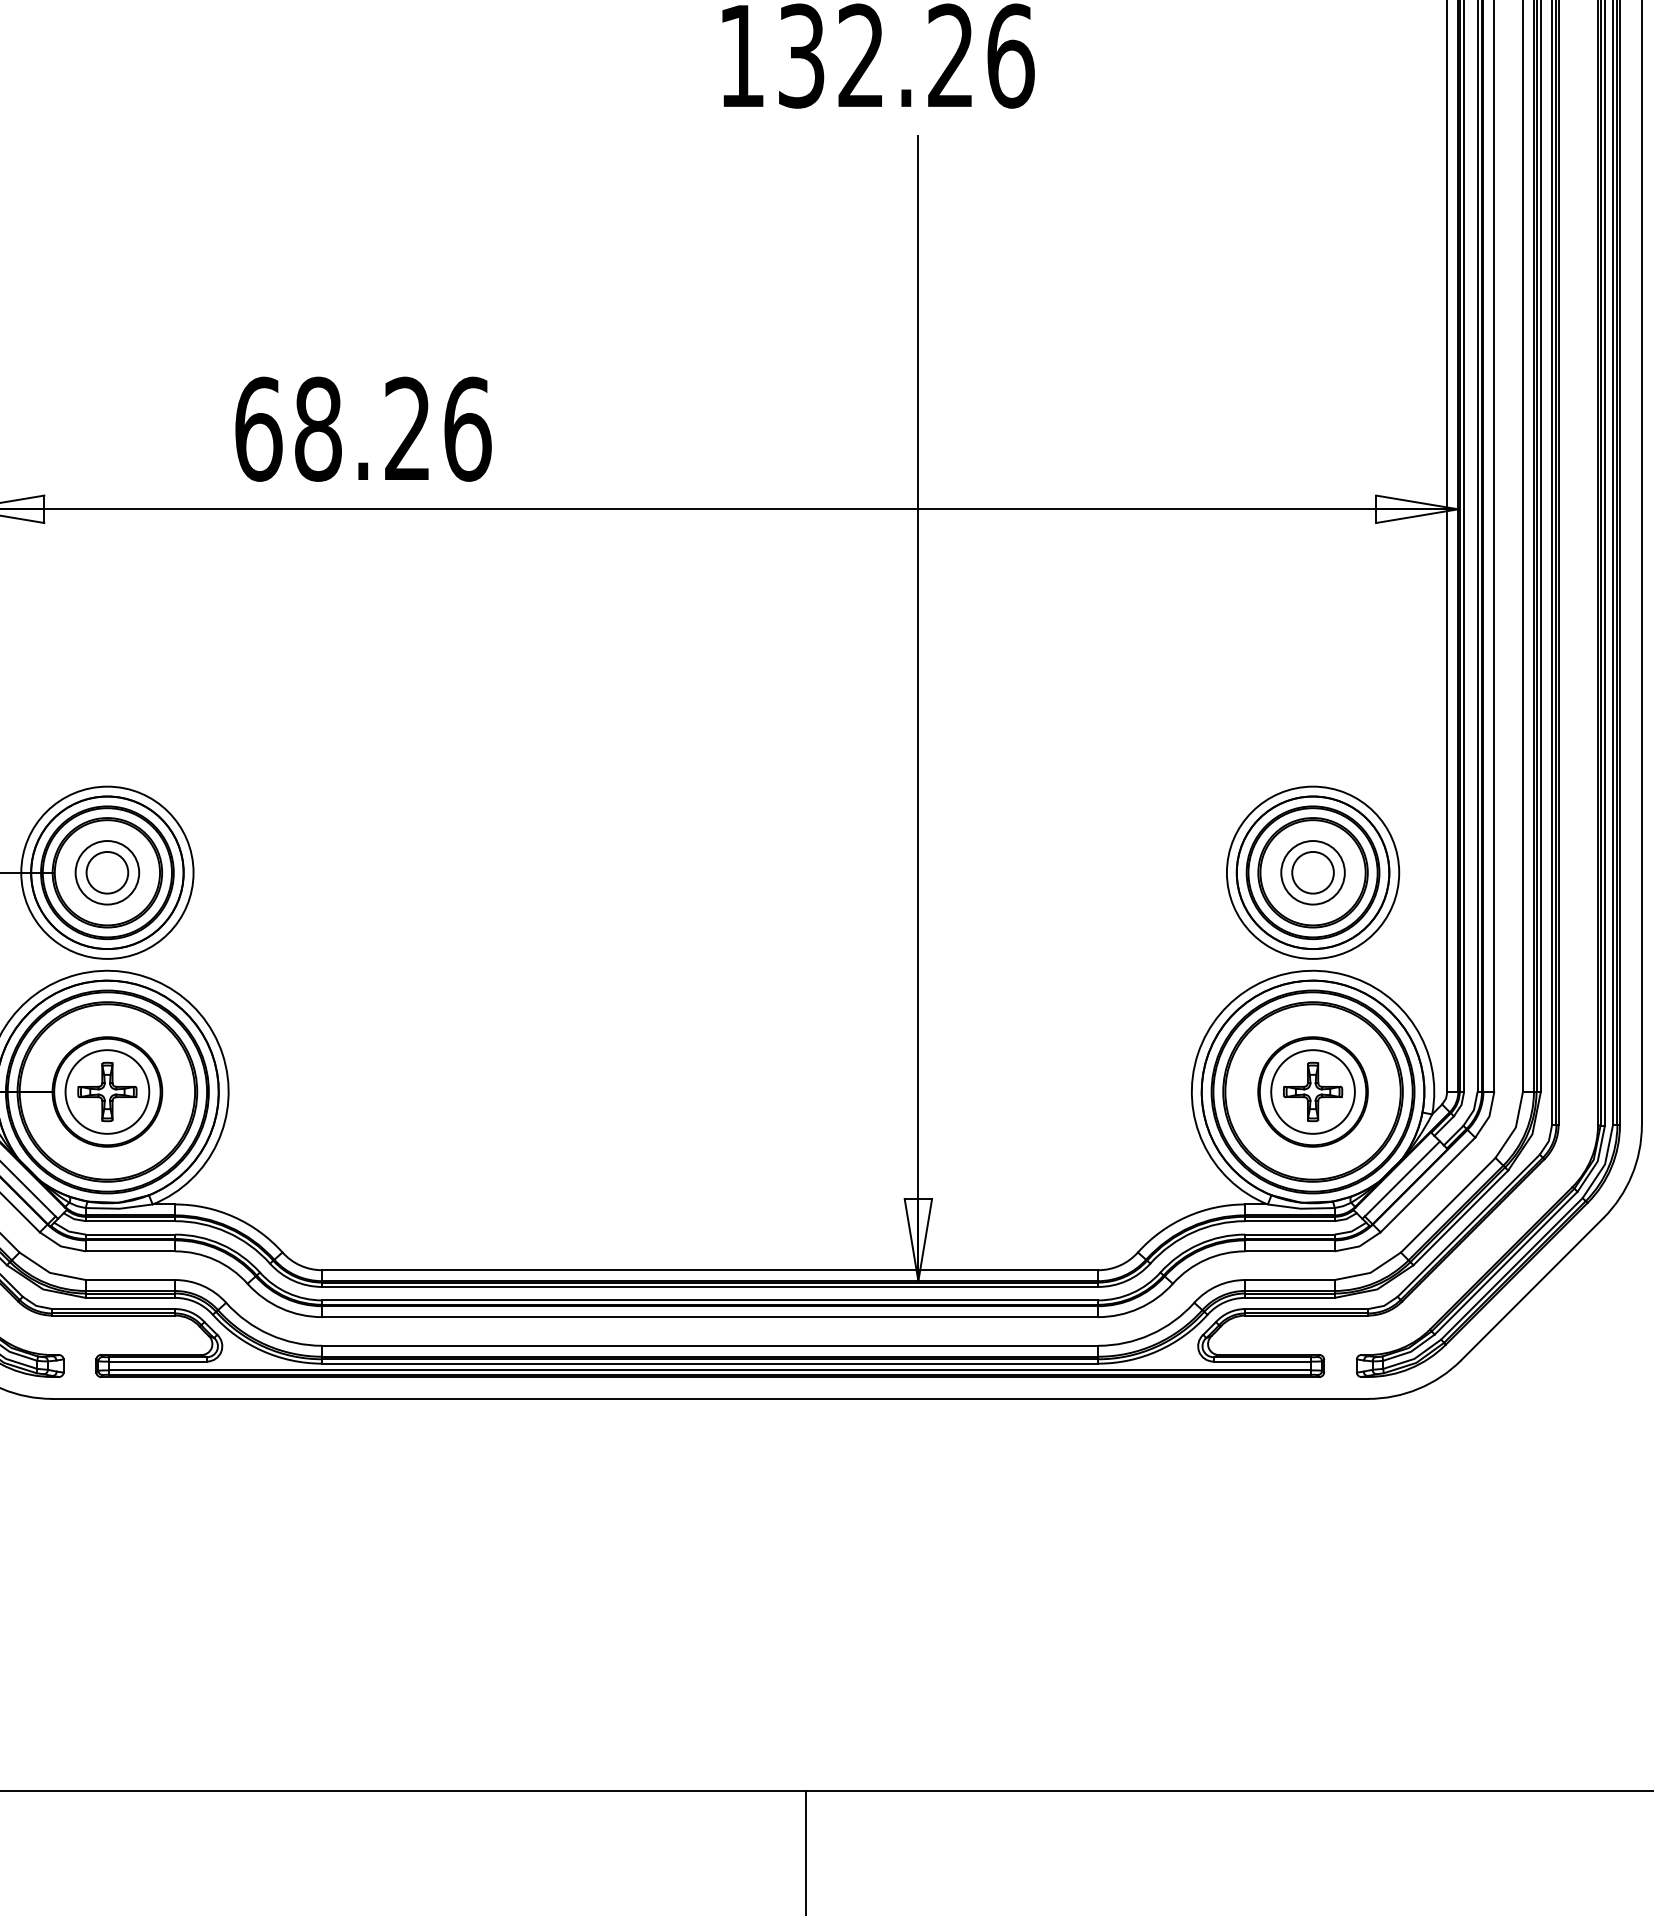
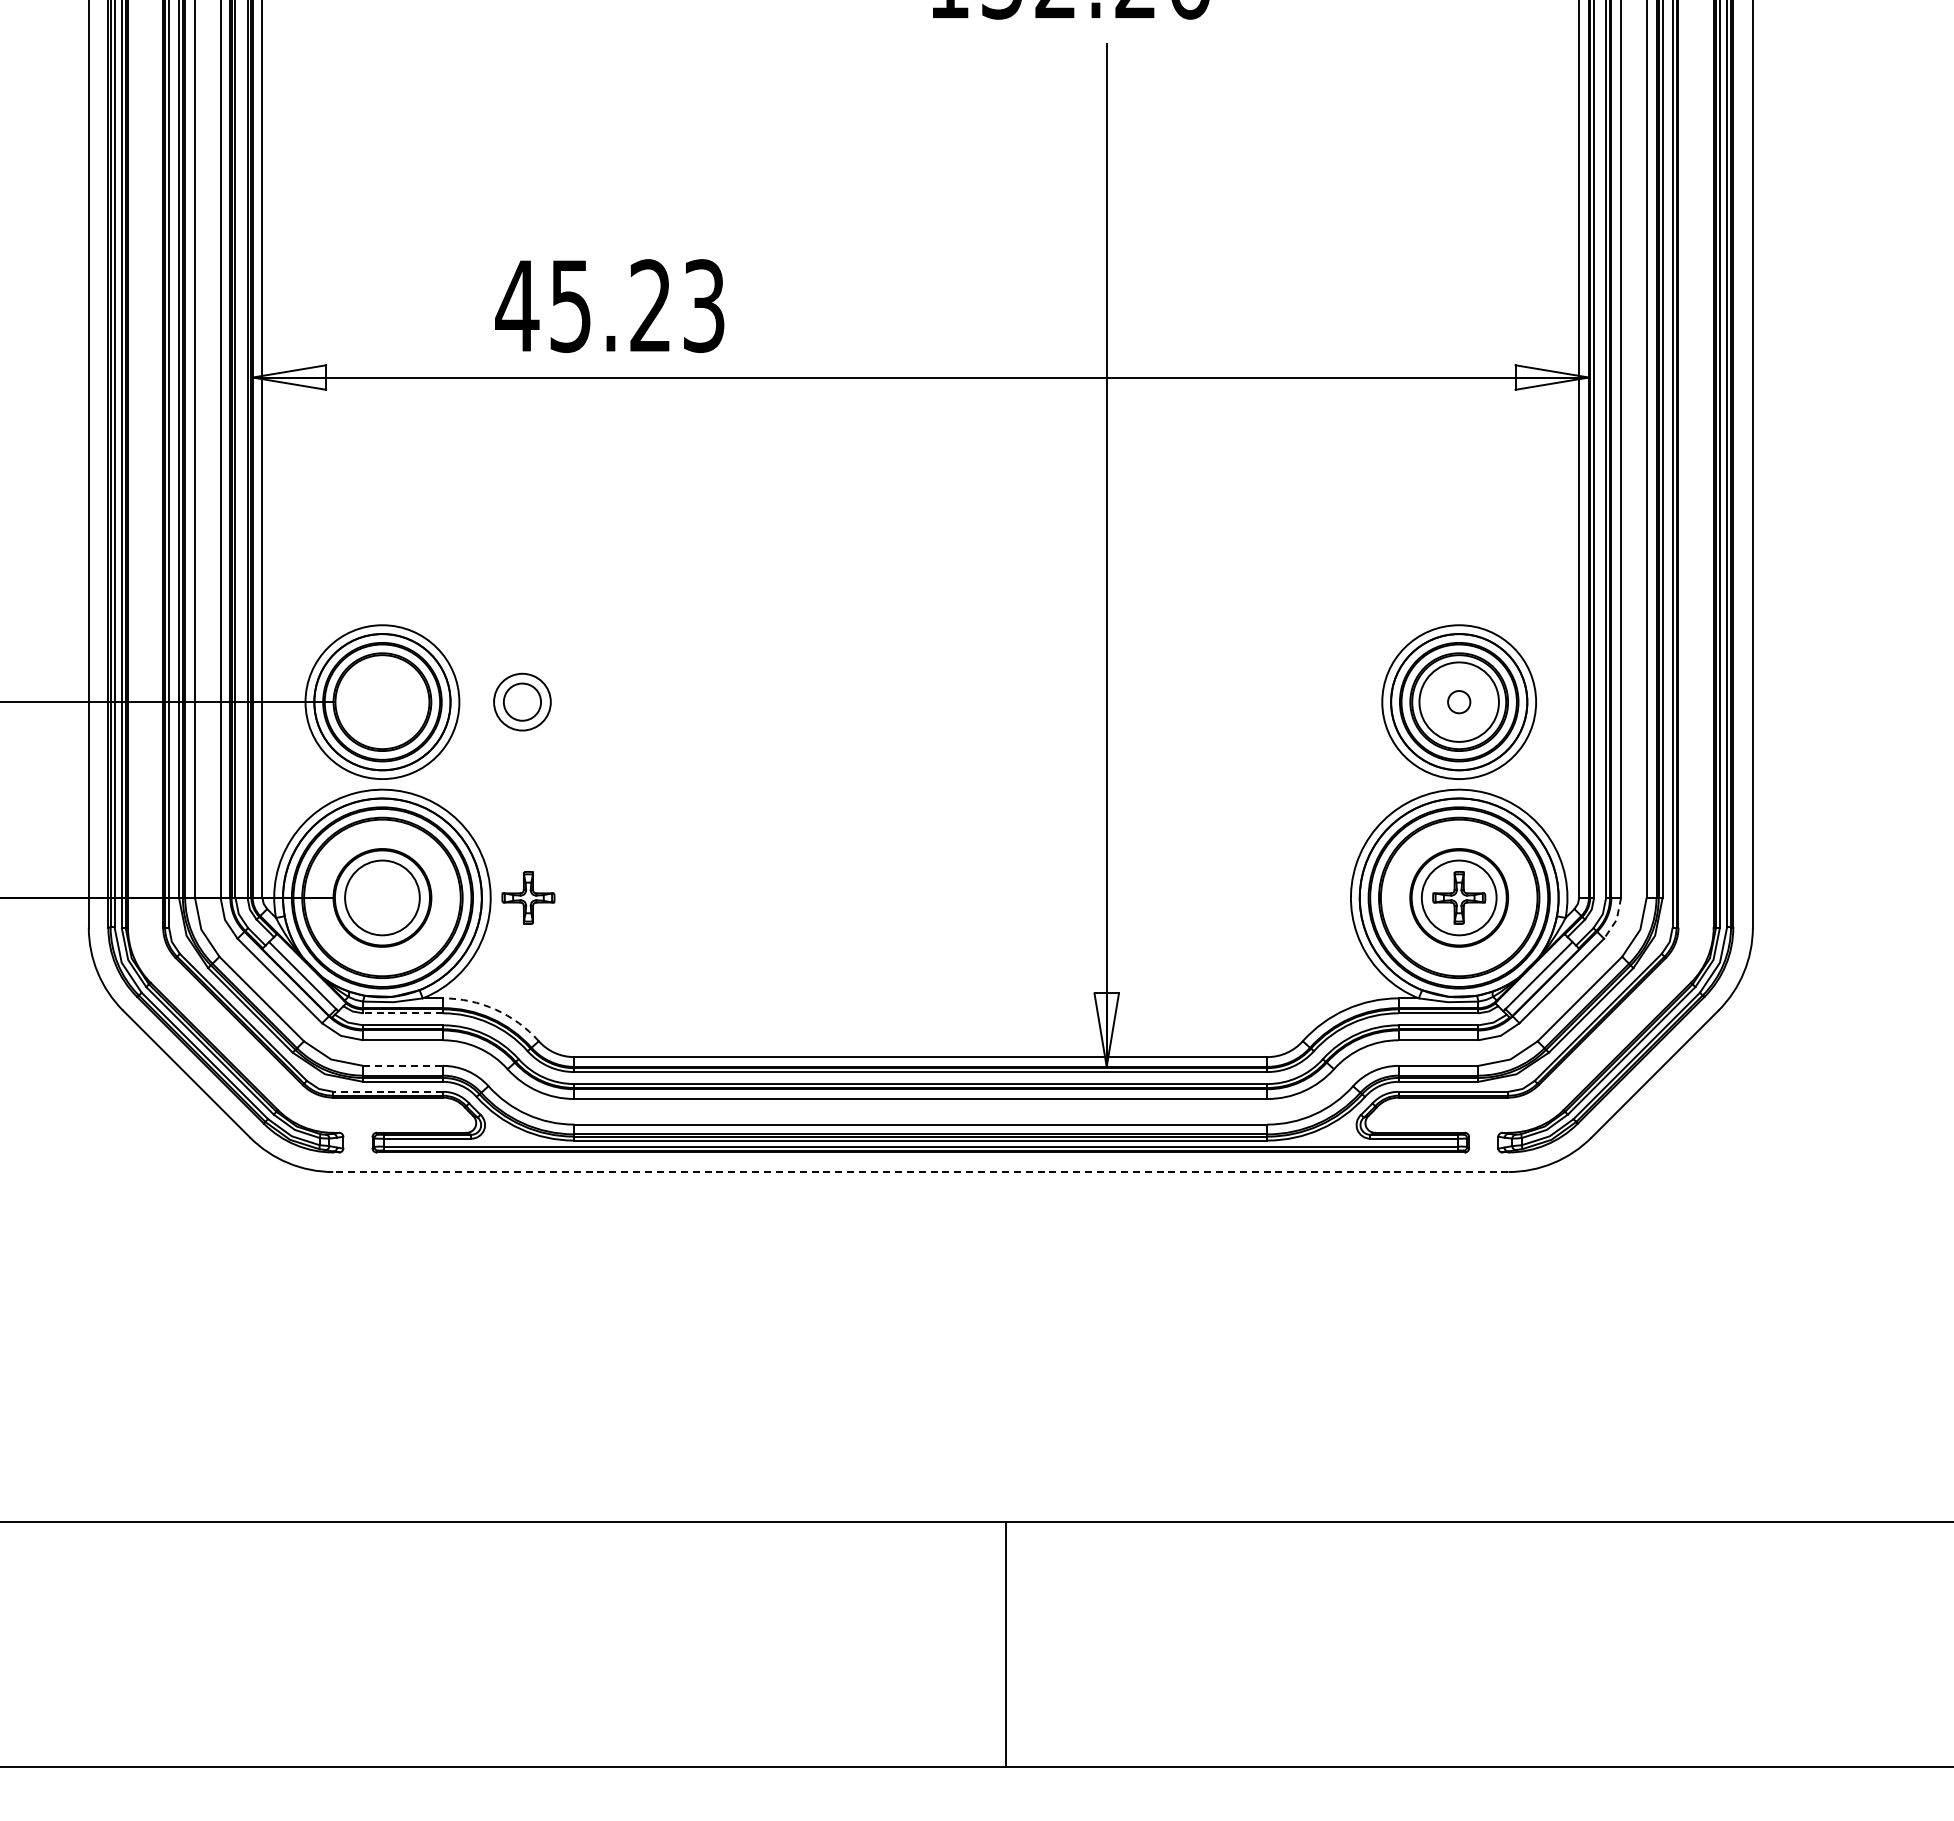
text: (362, 429) -> (610, 306), 68.26 -> 45.23
part: (107, 872) -> (522, 701), moved
circle: (1312, 872) -> (1458, 701), size x0.6
circle: (1312, 872) -> (1458, 701), size x1.4
part: (107, 1091) -> (528, 897), moved
line: (1489, 1116) -> (1616, 919), solid -> dashed
arc: (233, 1216) -> (495, 1009), solid -> dashed
line: (130, 1221) -> (403, 1013), solid -> dashed
line: (130, 1279) -> (403, 1065), solid -> dashed
line: (114, 1308) -> (388, 1091), solid -> dashed
line: (709, 1399) -> (920, 1172), solid -> dashed

